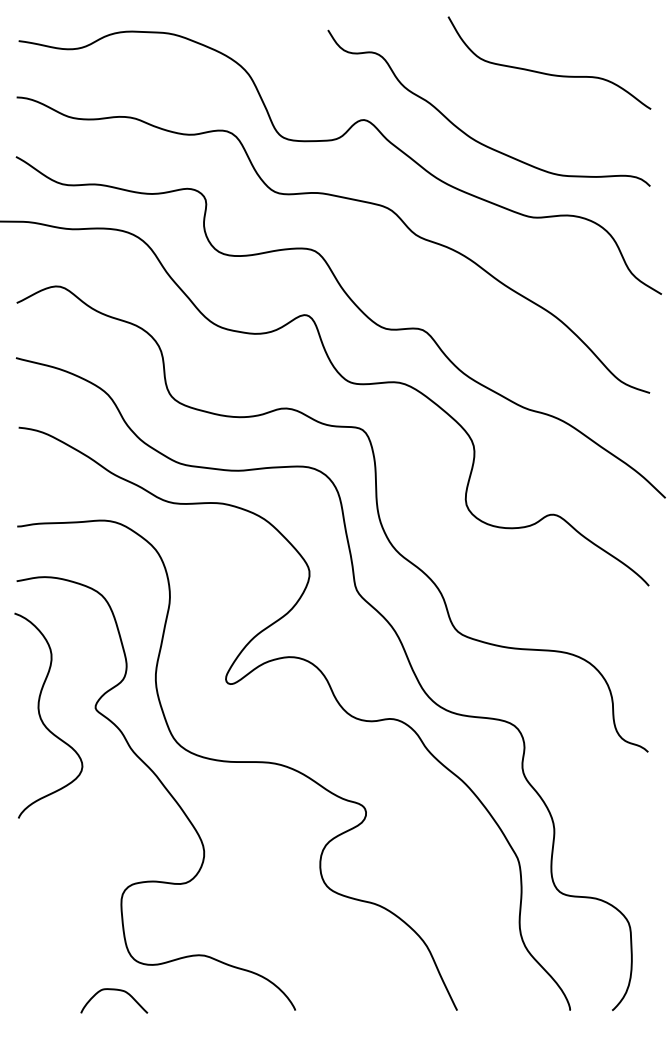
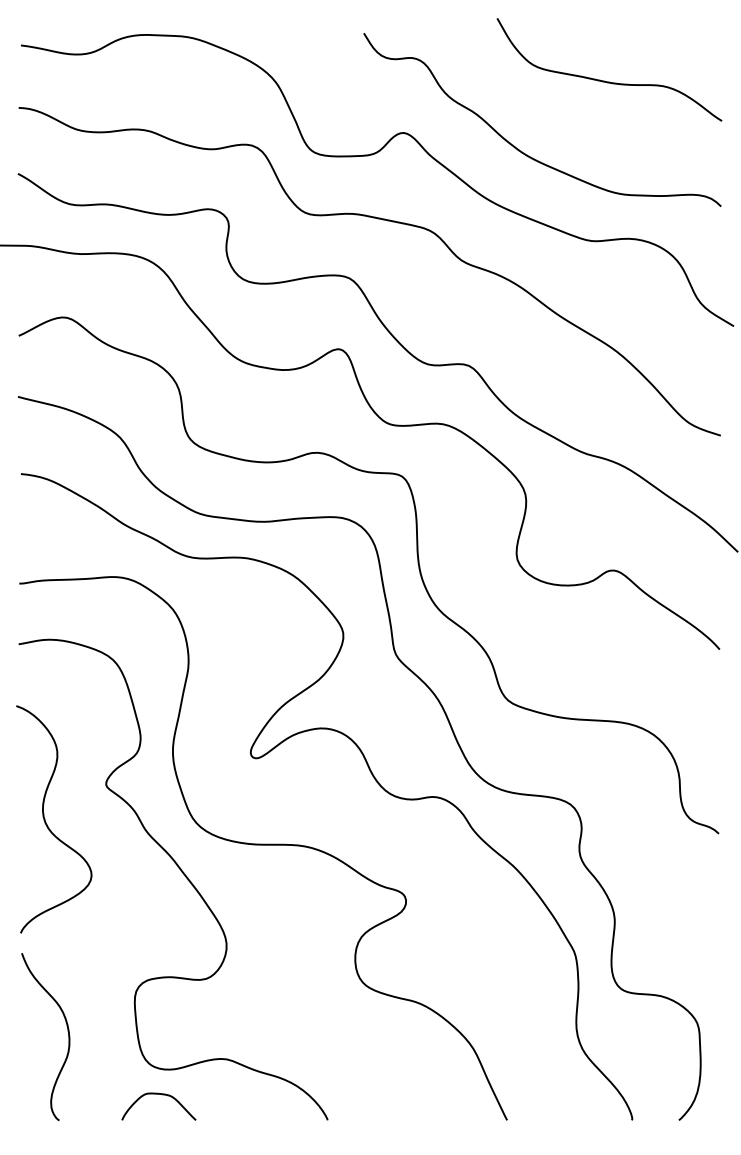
curve: (41, 718) -> (46, 822), moved
curve: (60, 930) -> (67, 1031), added
curve: (117, 990) -> (162, 1095), moved

